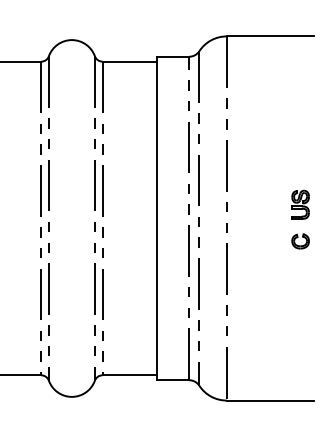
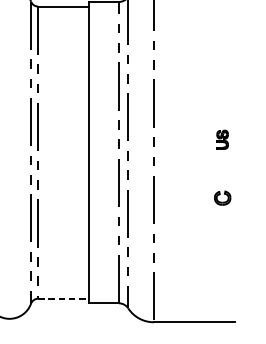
part: (300, 204) -> (222, 139), size x0.7
part: (300, 241) -> (222, 198), moved
line: (130, 375) -> (64, 298), solid -> dashed

